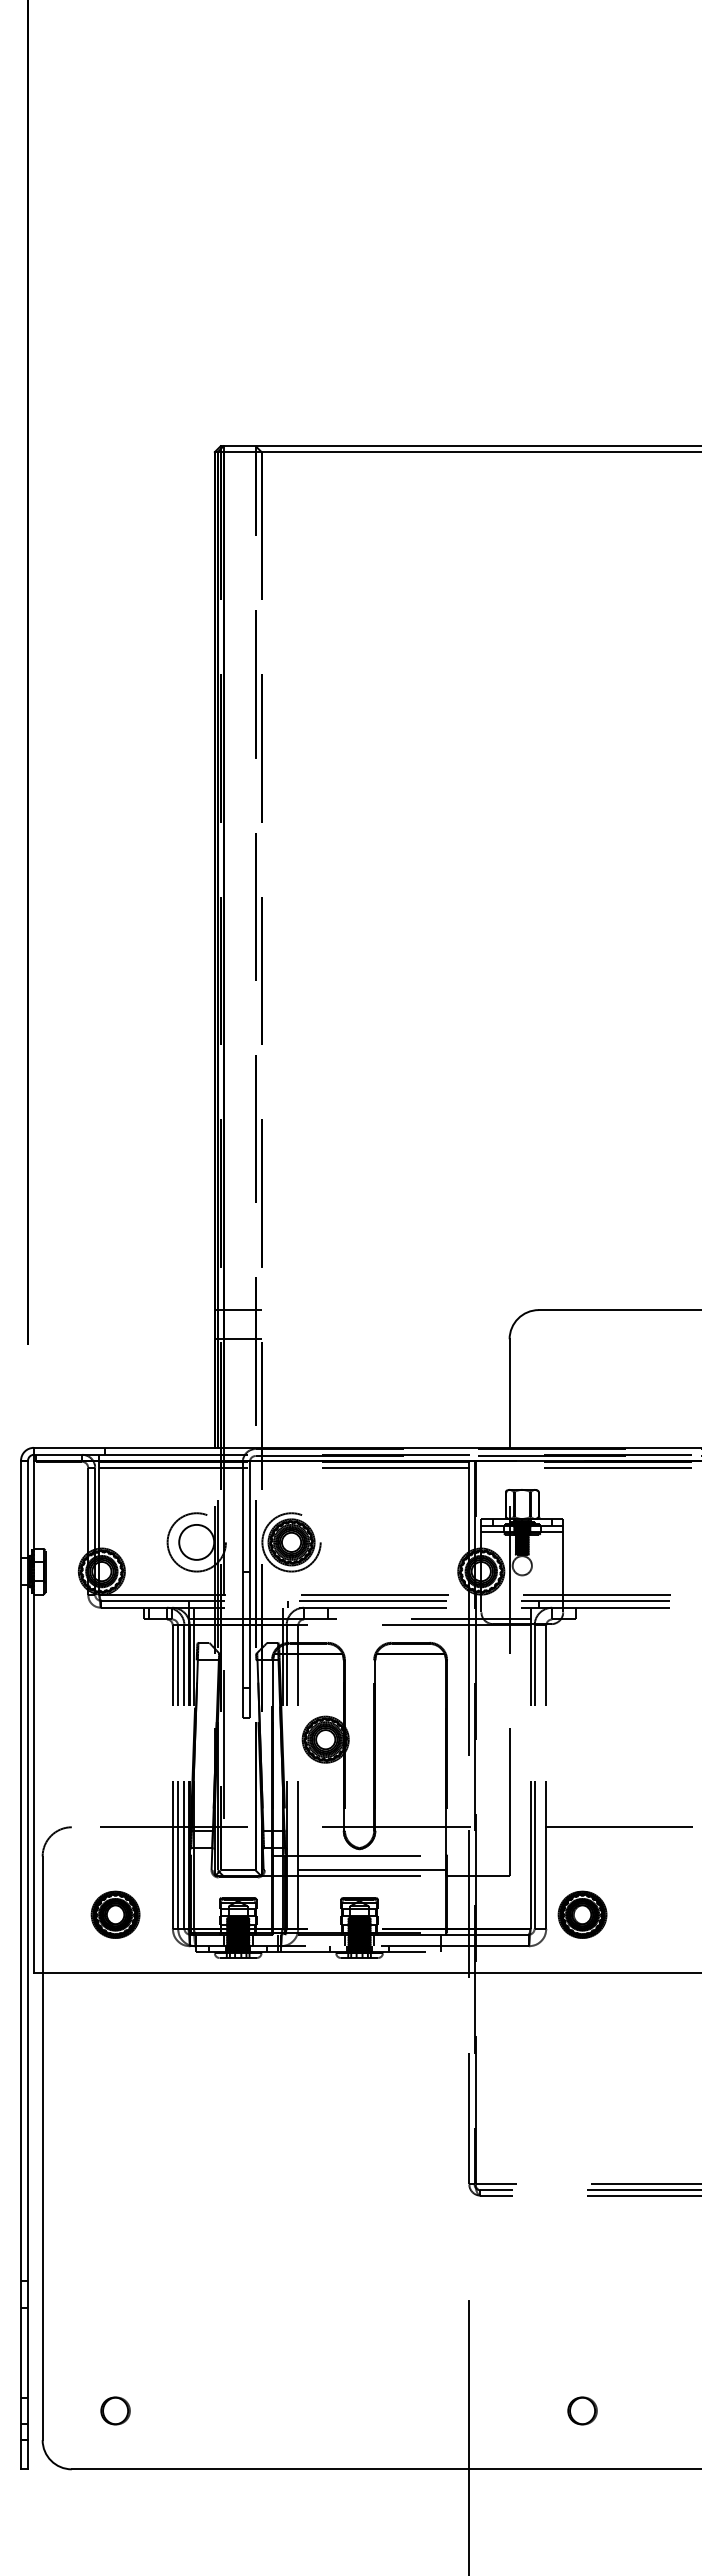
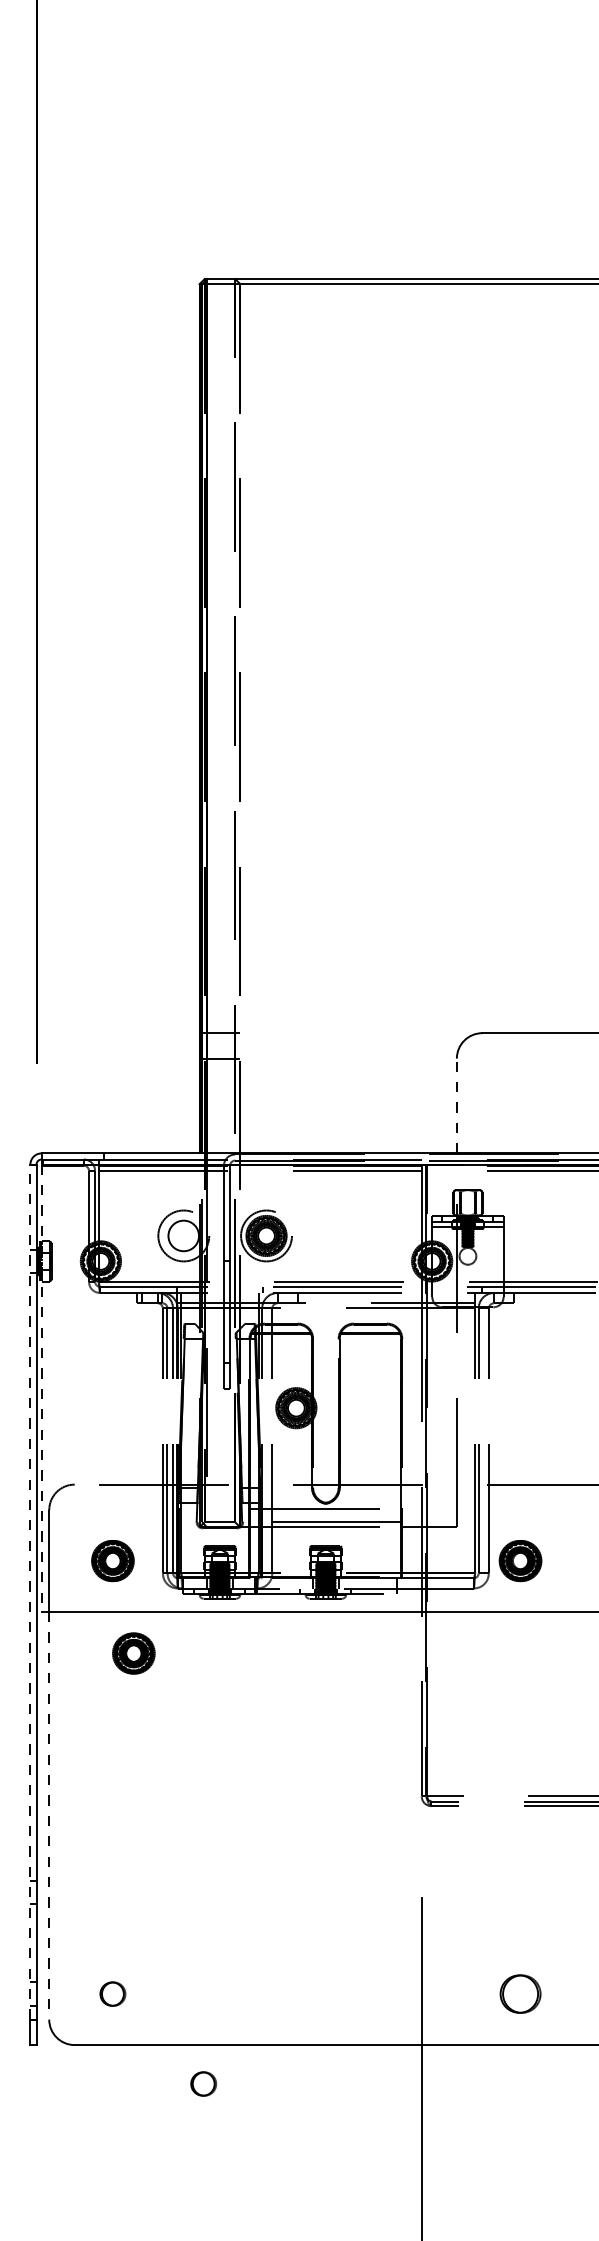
line: (509, 1393) -> (456, 1105), solid -> dashed
line: (33, 1717) -> (41, 1388), solid -> dashed
line: (21, 1950) -> (30, 1592), solid -> dashed
part: (139, 2020) -> (133, 1653), added
line: (42, 2207) -> (49, 1816), solid -> dashed
part: (582, 2410) -> (520, 1993), size x1.6
part: (219, 2513) -> (203, 2083), added

